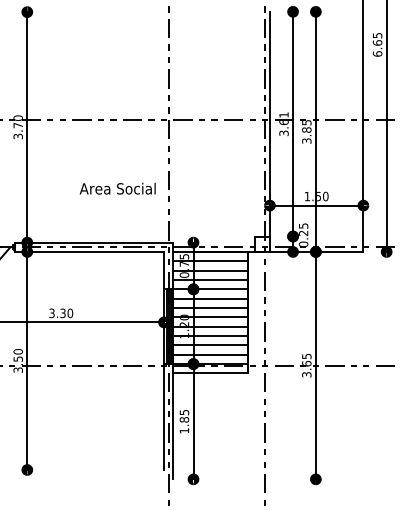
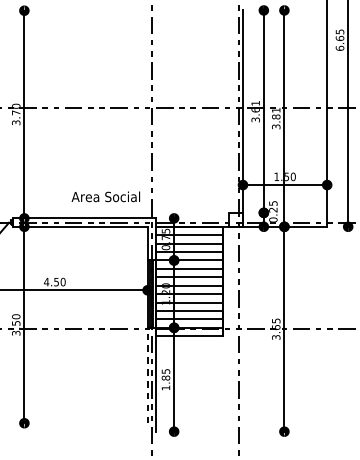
text: (306, 122) -> (275, 110), 3.85 -> 3.81
text: (117, 188) -> (105, 196), moved
text: (57, 313) -> (51, 282), 3.30 -> 4.50
line: (164, 417) -> (148, 375), solid -> dashed

